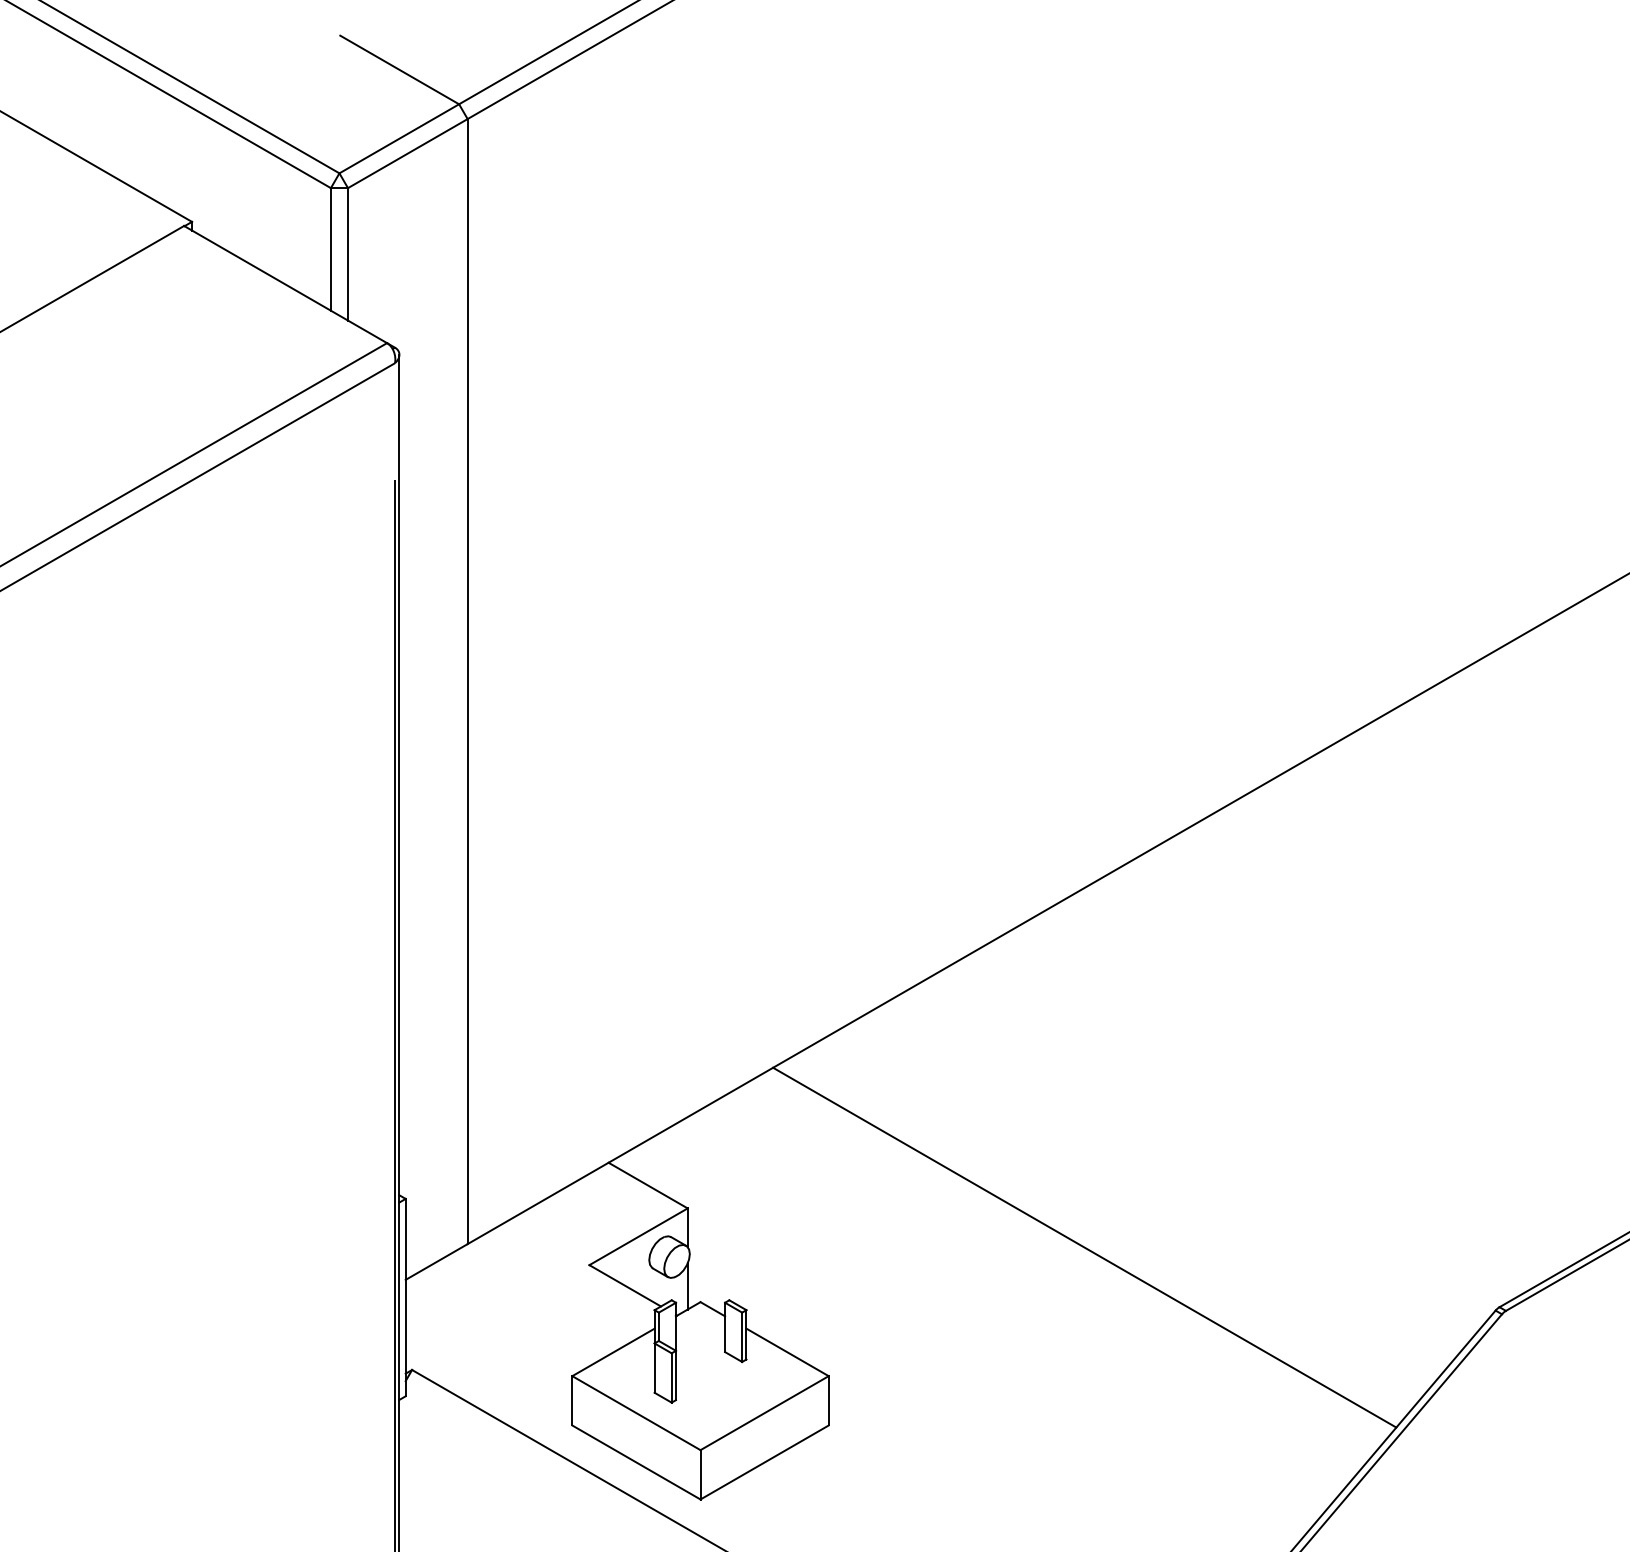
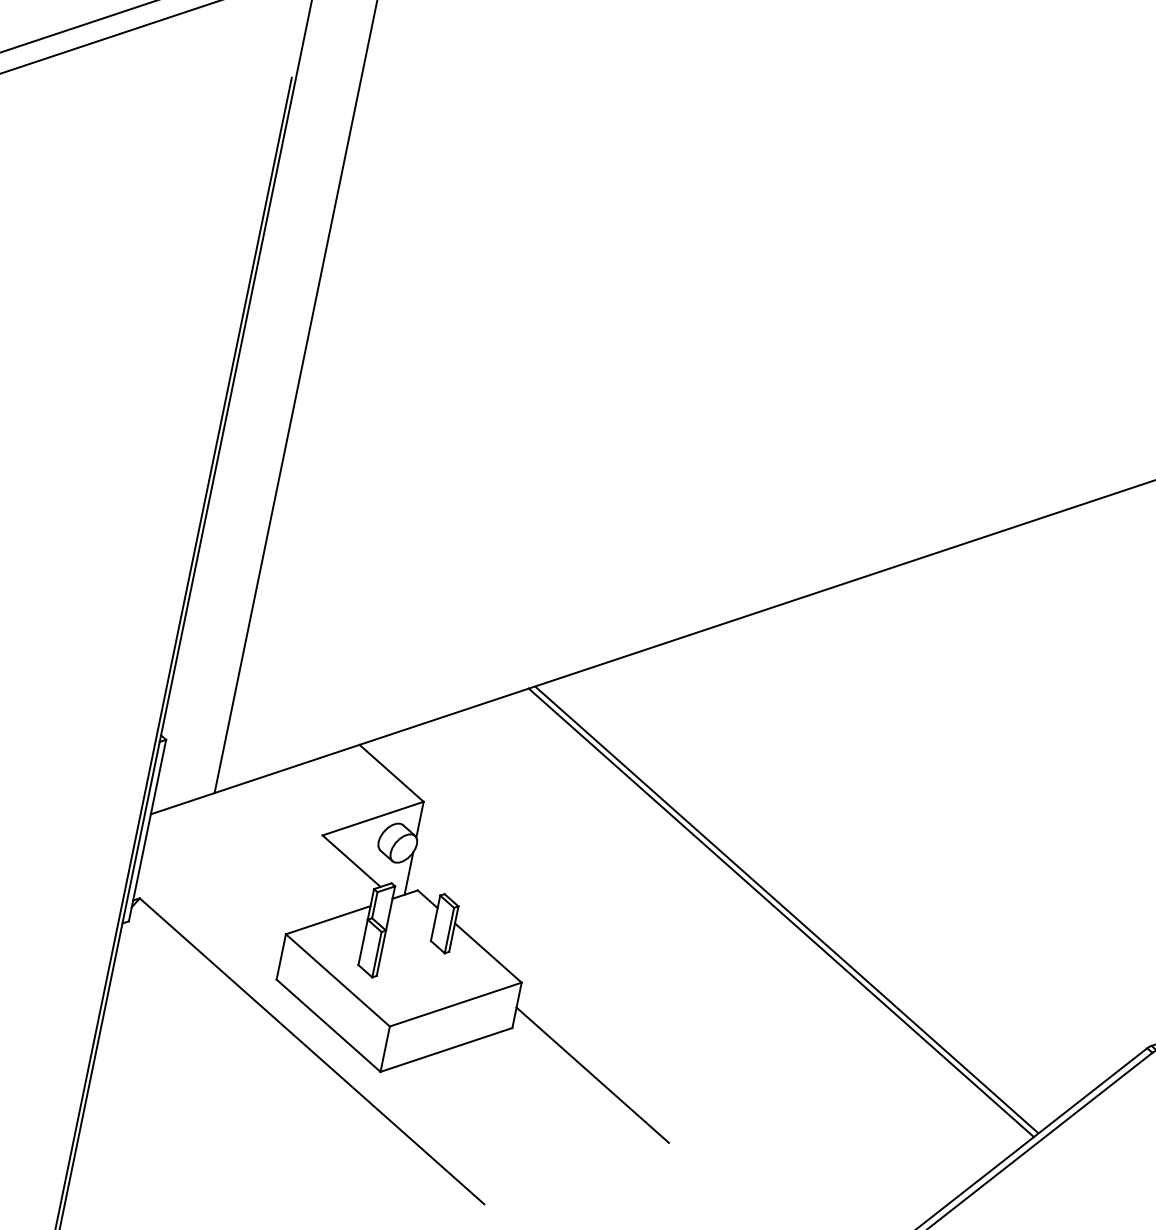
line: (1089, 1243) -> (786, 909), added
line: (922, 1457) -> (592, 1075), added

